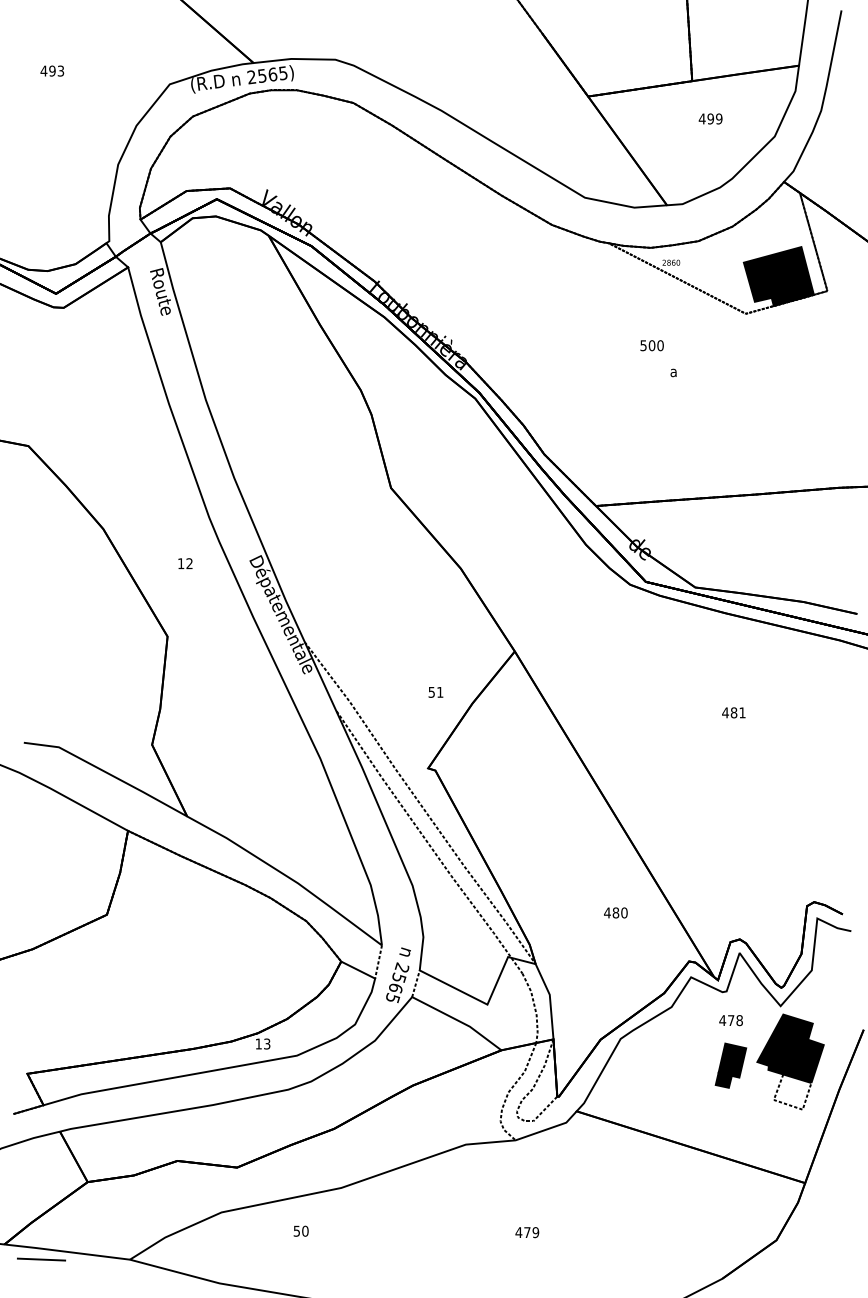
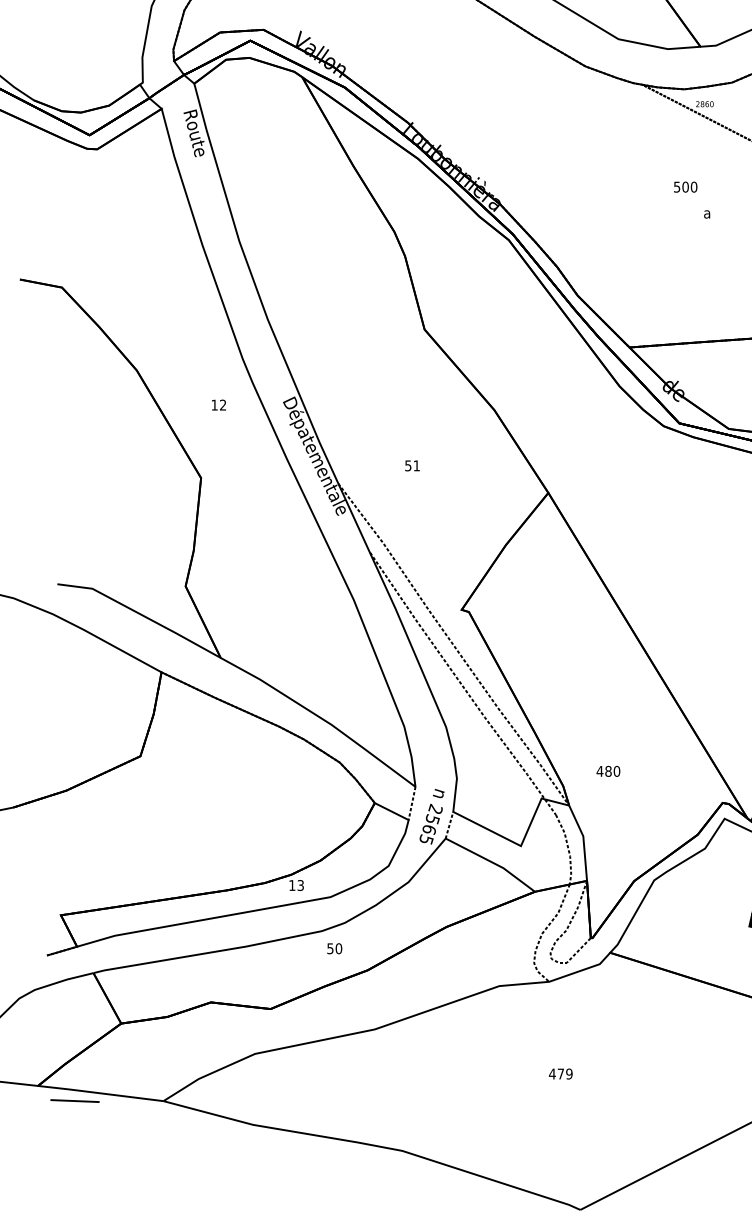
text: (435, 692) -> (412, 465), moved
text: (615, 912) -> (608, 770), moved
text: (300, 1230) -> (334, 947), moved

